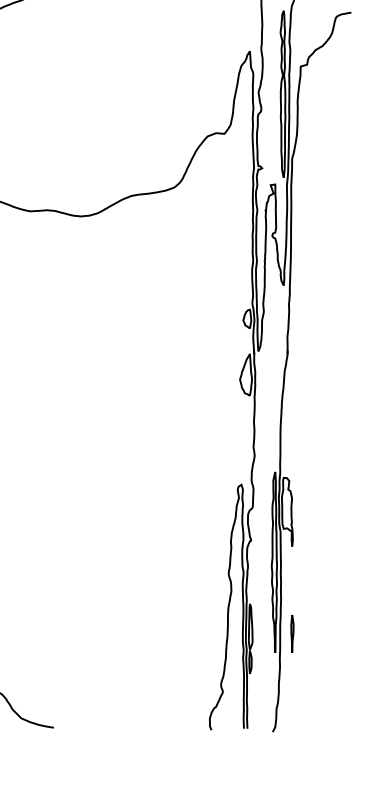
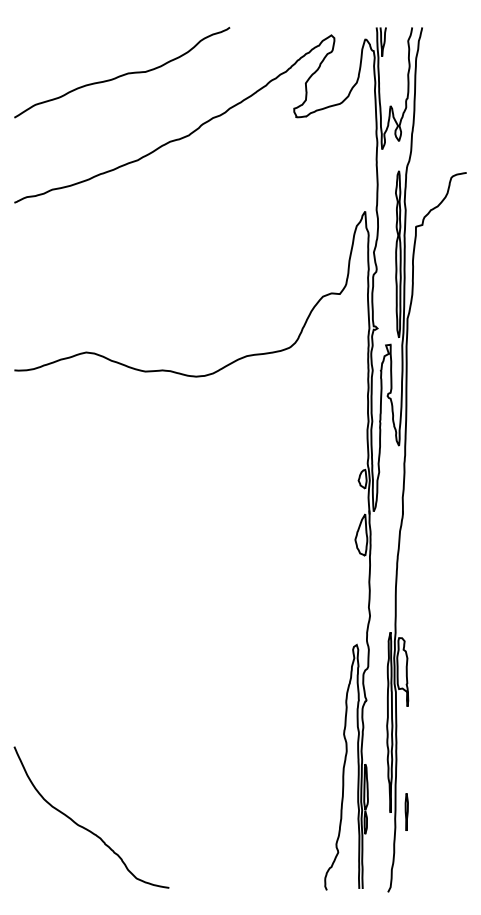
line: (292, 633) -> (406, 811), moved

